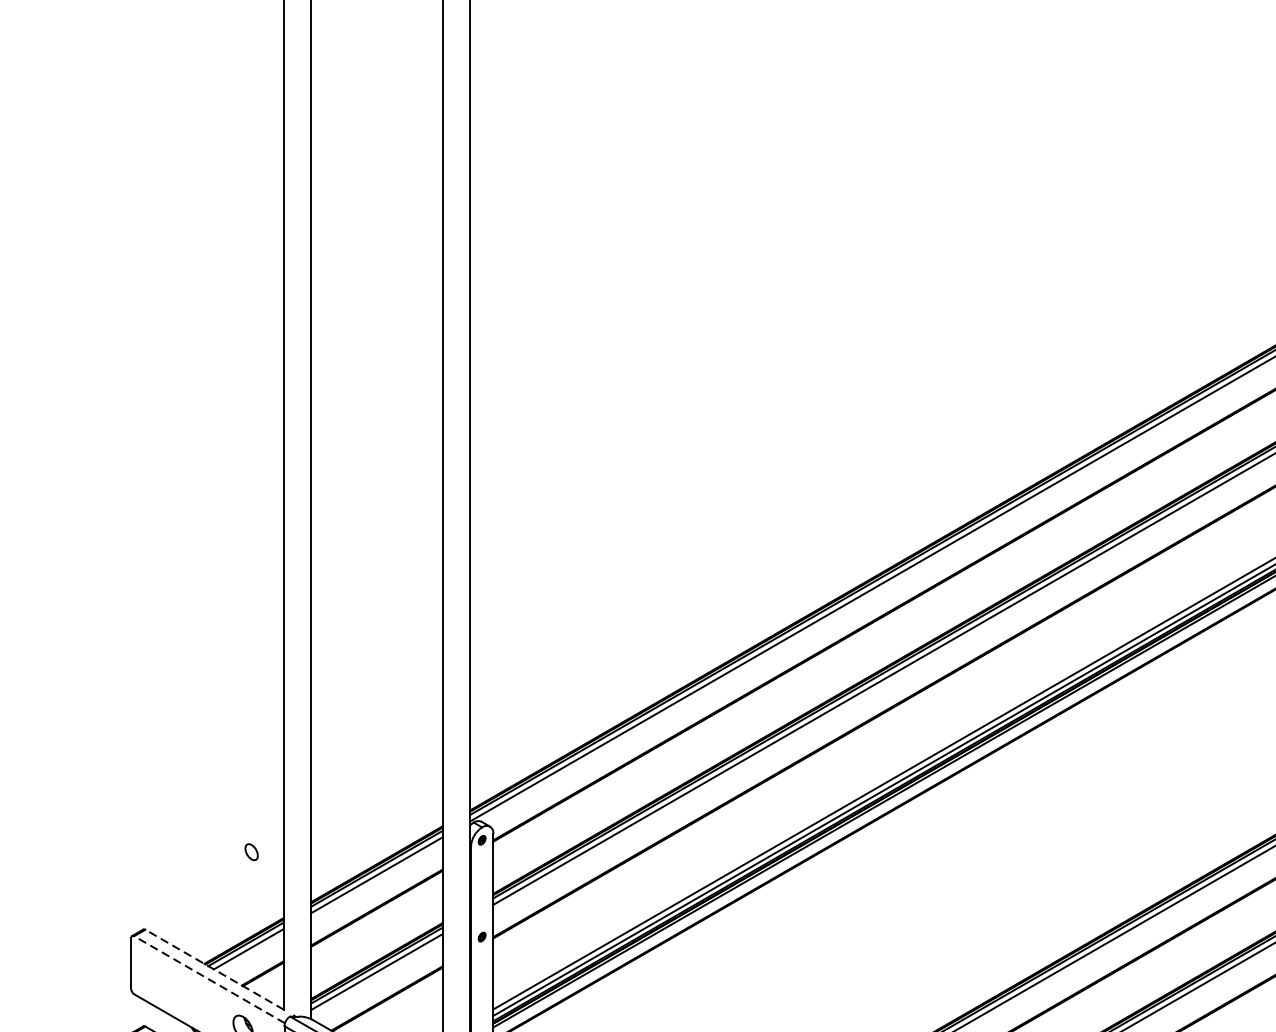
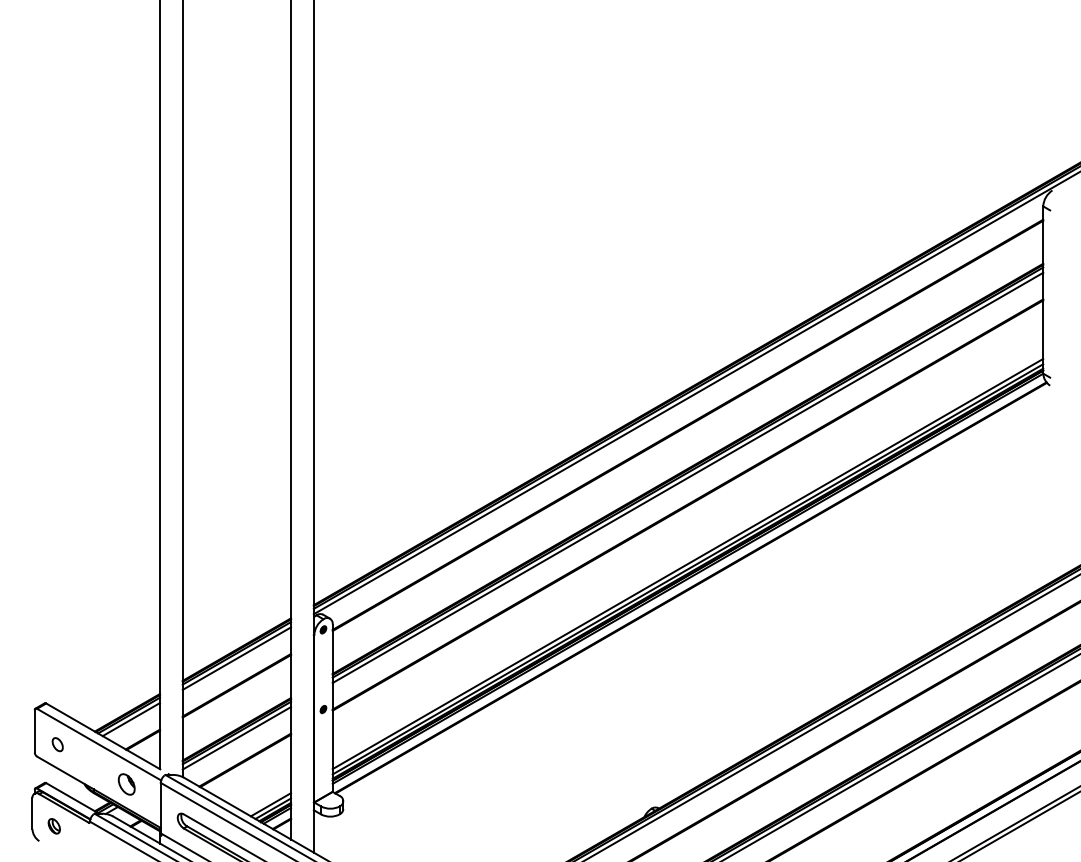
part: (251, 852) -> (57, 744), moved
line: (214, 969) -> (103, 736), dashed -> solid
line: (210, 979) -> (99, 744), dashed -> solid

